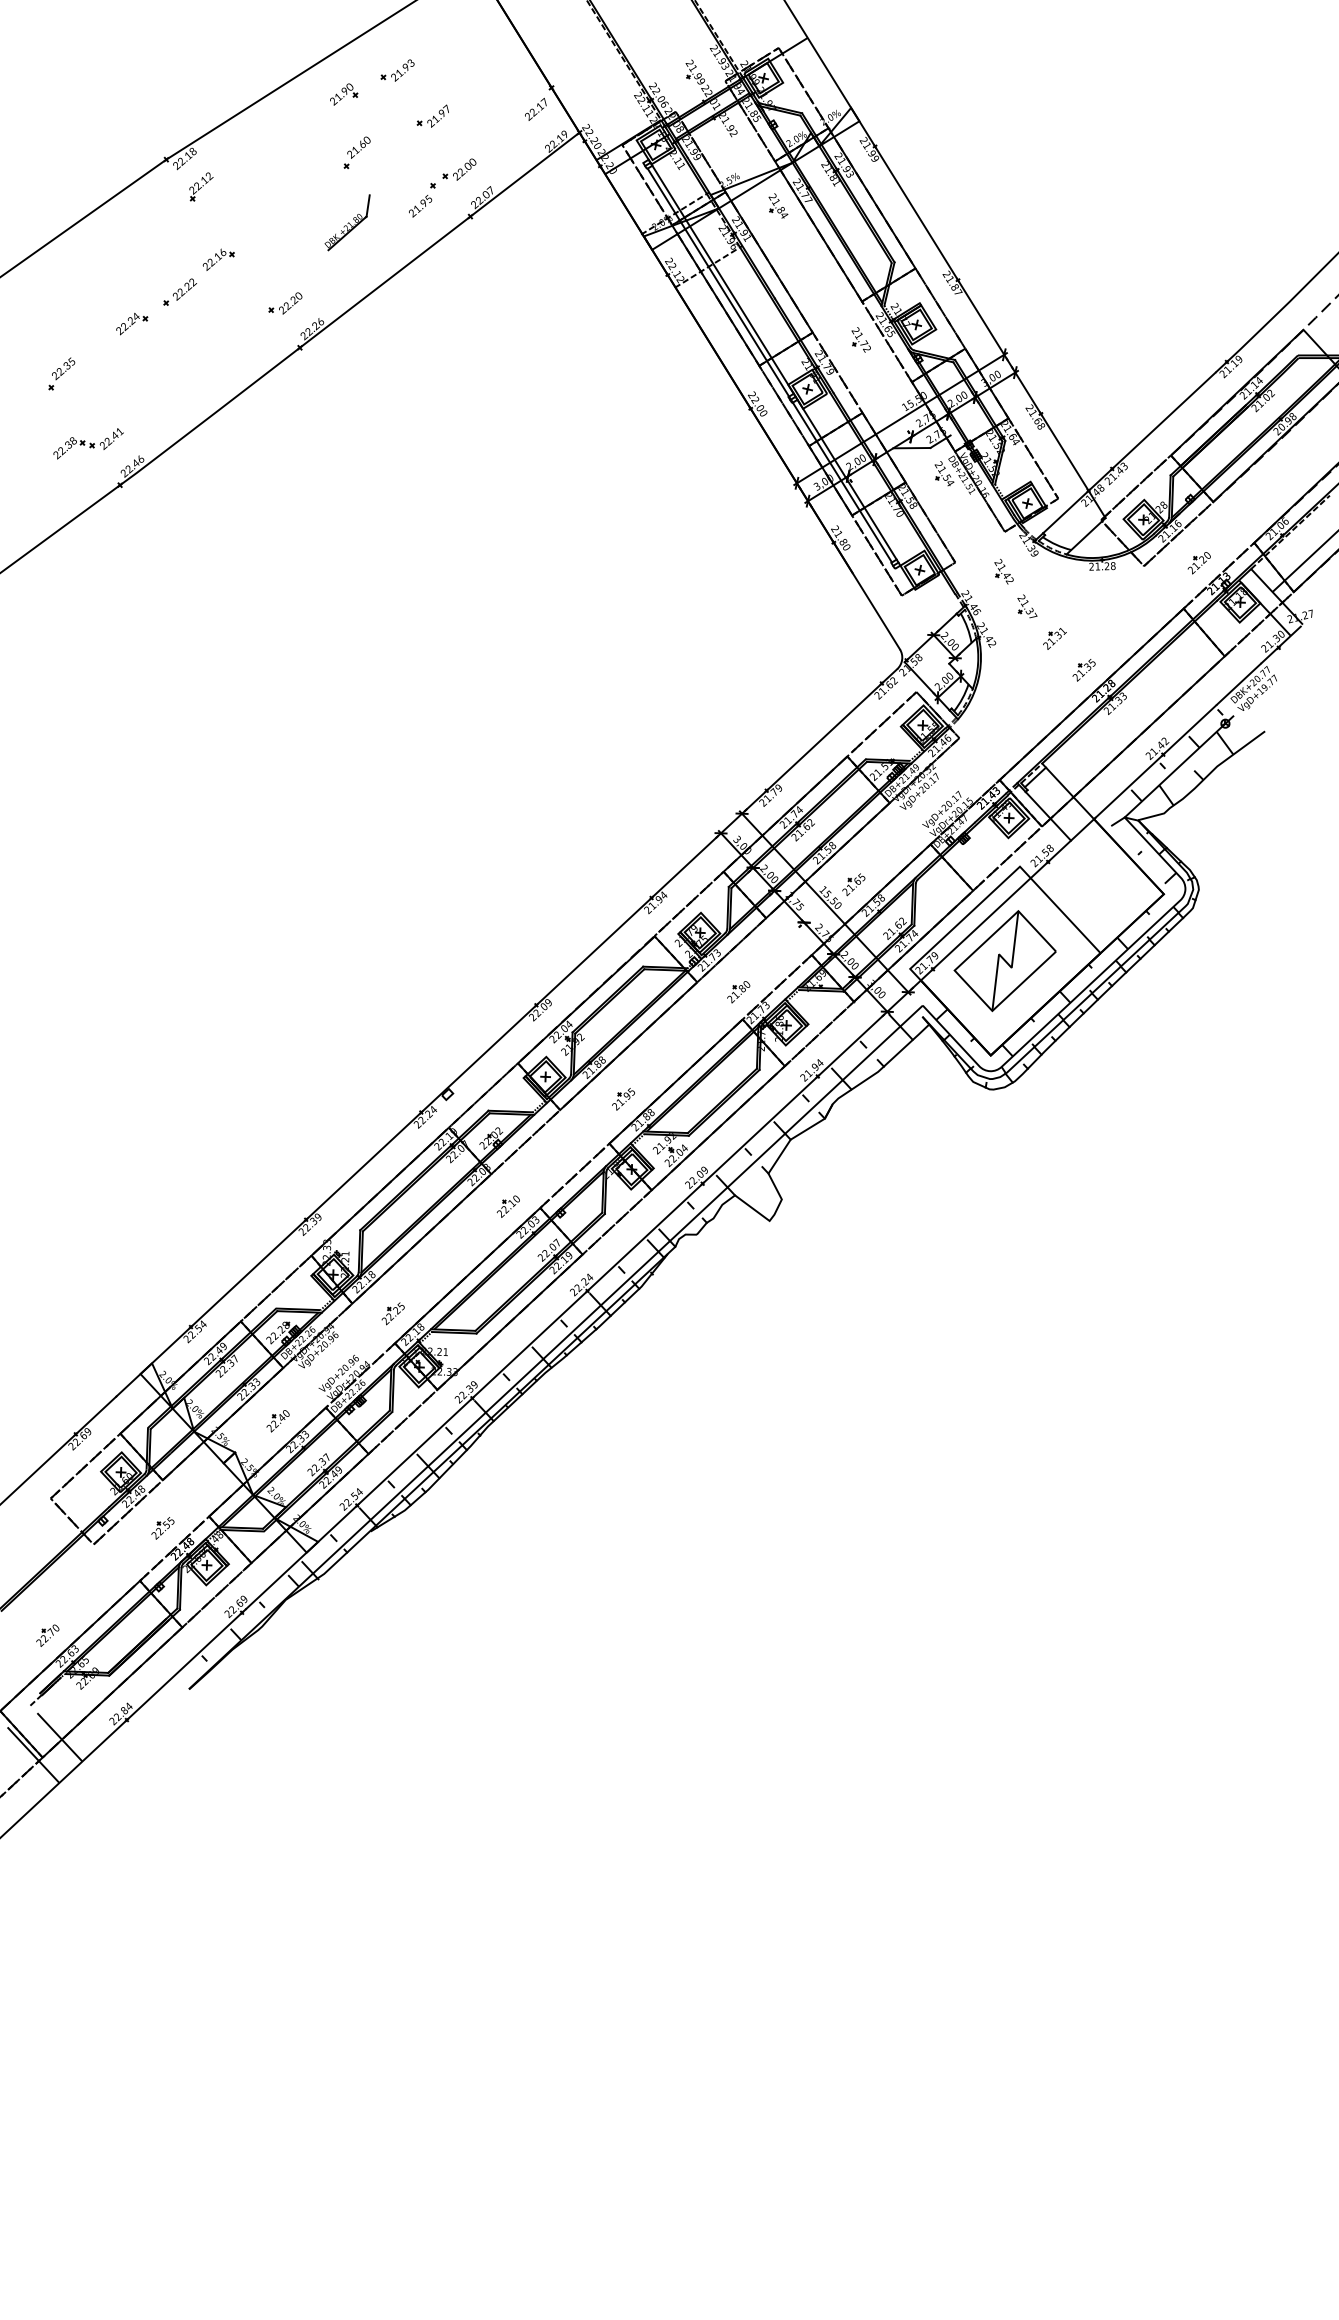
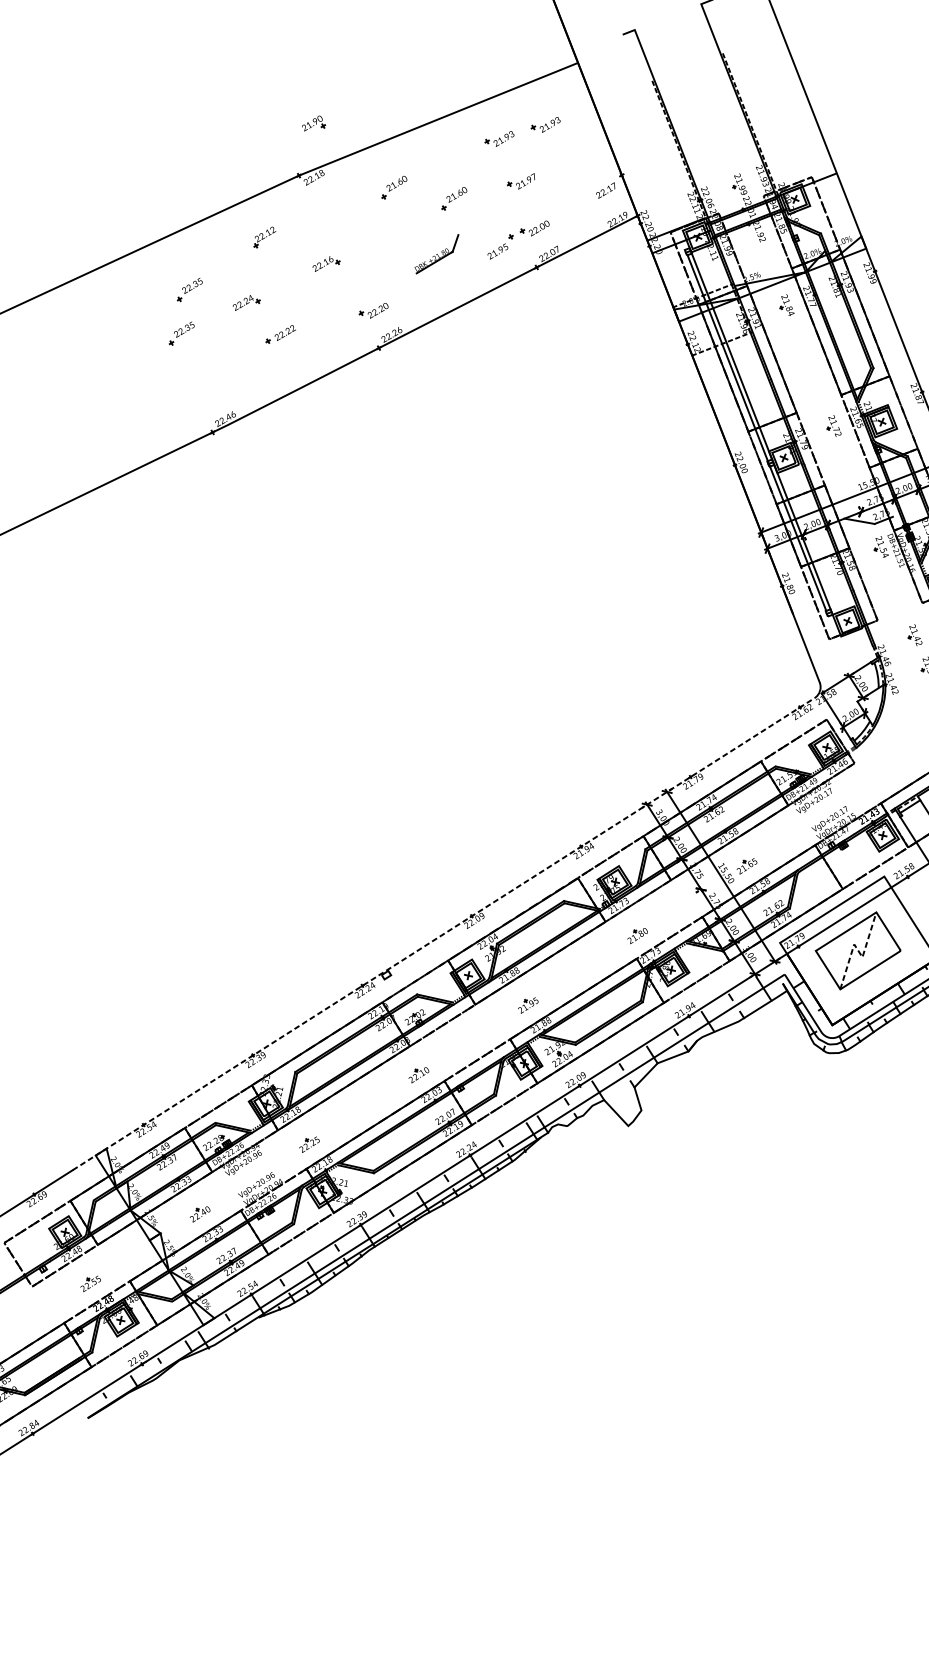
part: (449, 43) -> (545, 124), added
part: (344, 94) -> (314, 123), moved
part: (282, 152) -> (394, 187), added
part: (201, 186) -> (265, 237), moved
part: (179, 291) -> (280, 333), moved
part: (61, 319) -> (190, 289), added
part: (88, 443) -> (193, 393), removed
line: (1005, 961) -> (858, 951), solid -> dashed
line: (506, 1032) -> (443, 933), solid -> dashed

